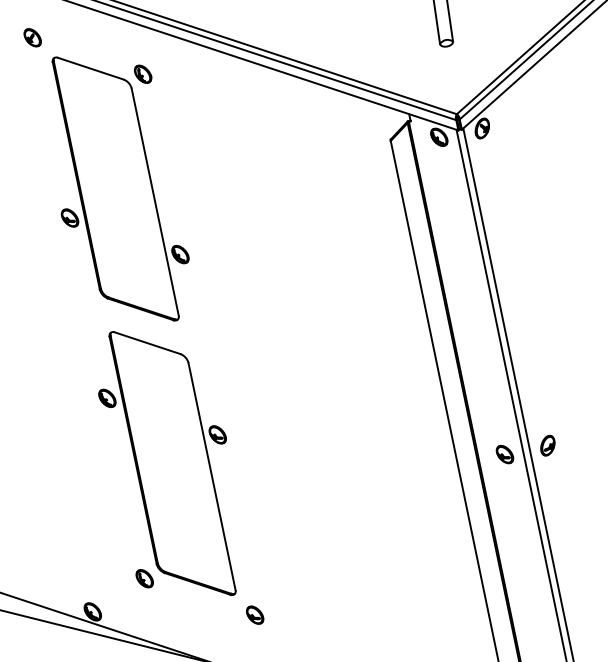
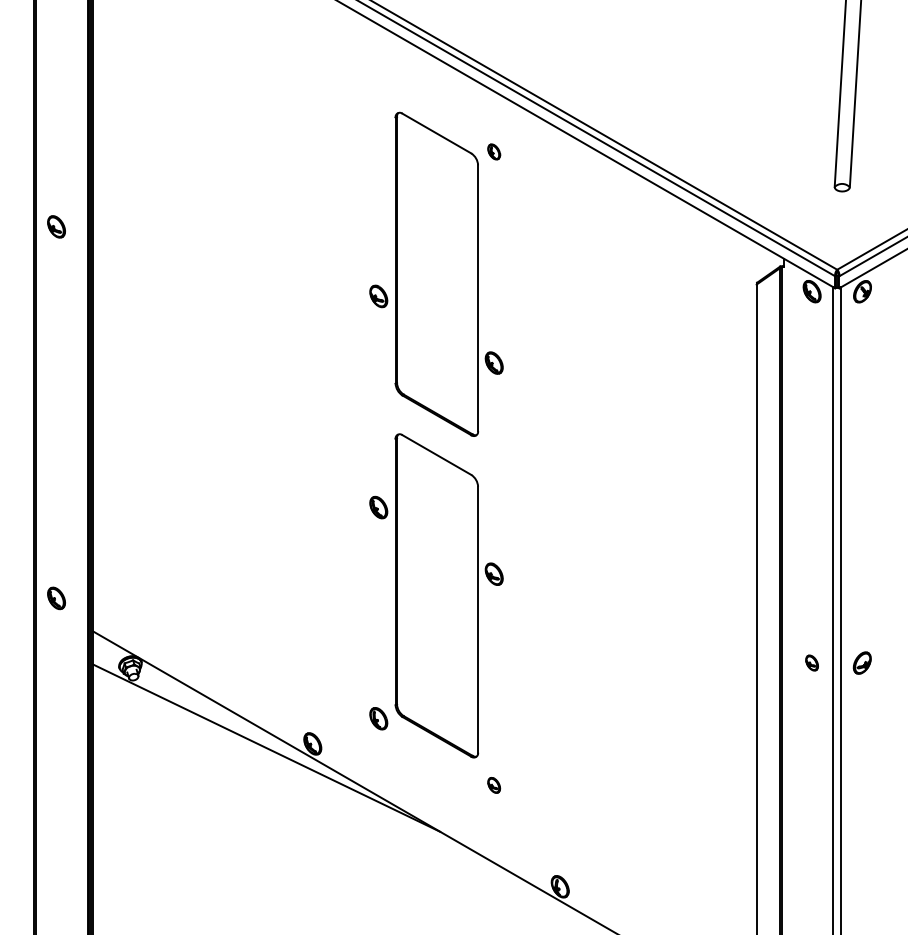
part: (32, 37) -> (378, 84), removed
part: (142, 74) -> (493, 151), size x0.7
part: (504, 454) -> (811, 662), size x0.7
part: (254, 615) -> (493, 785), size x0.7

